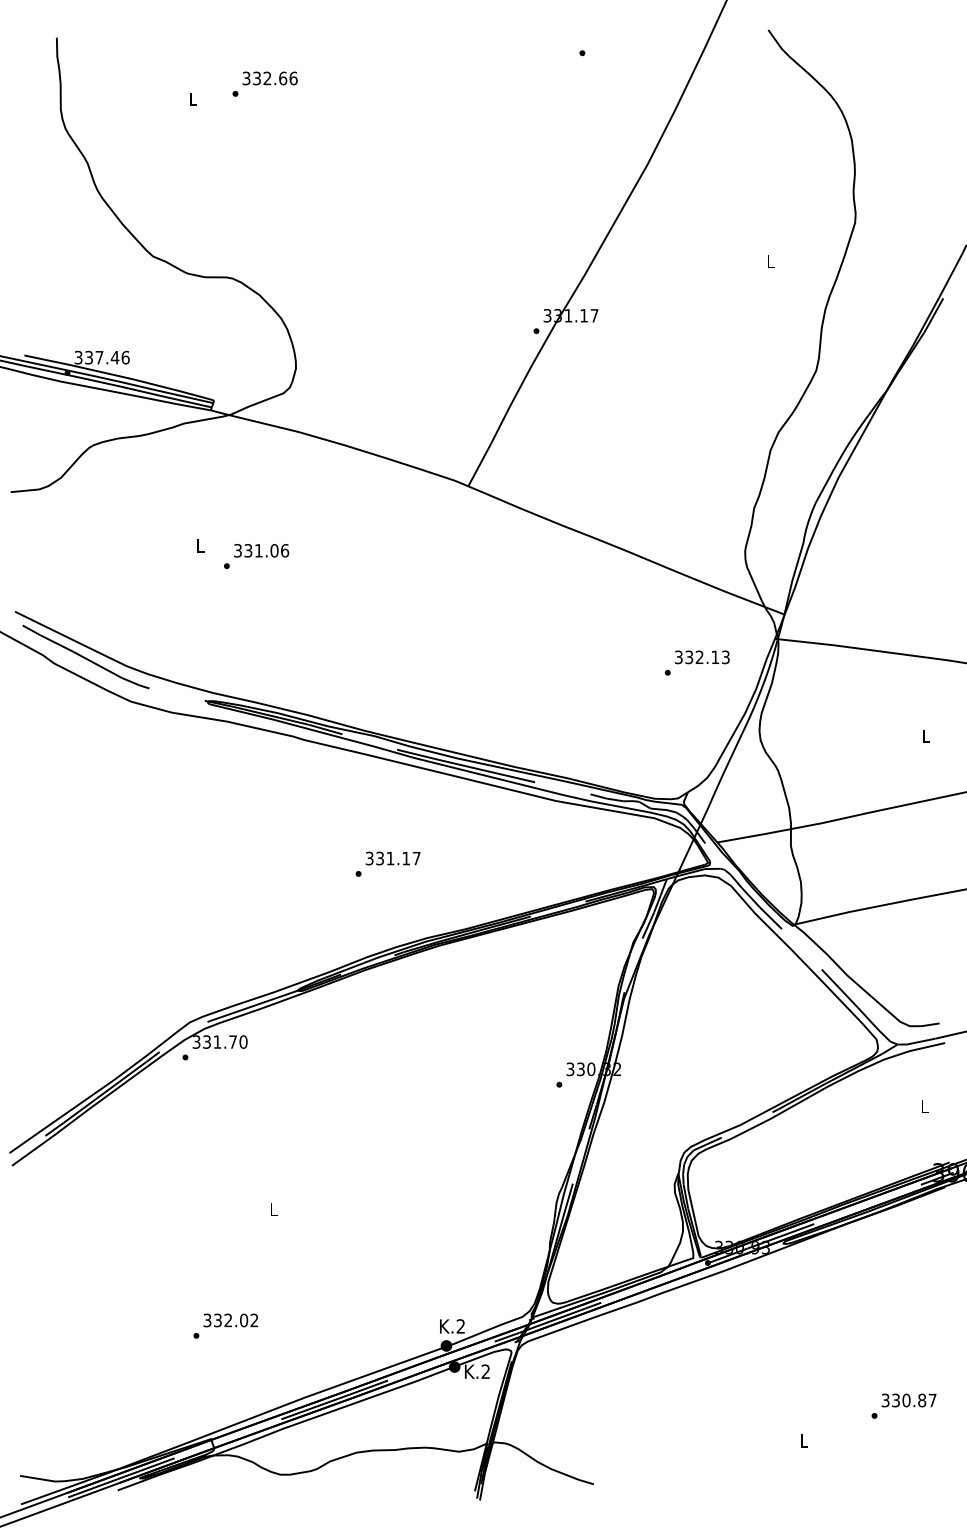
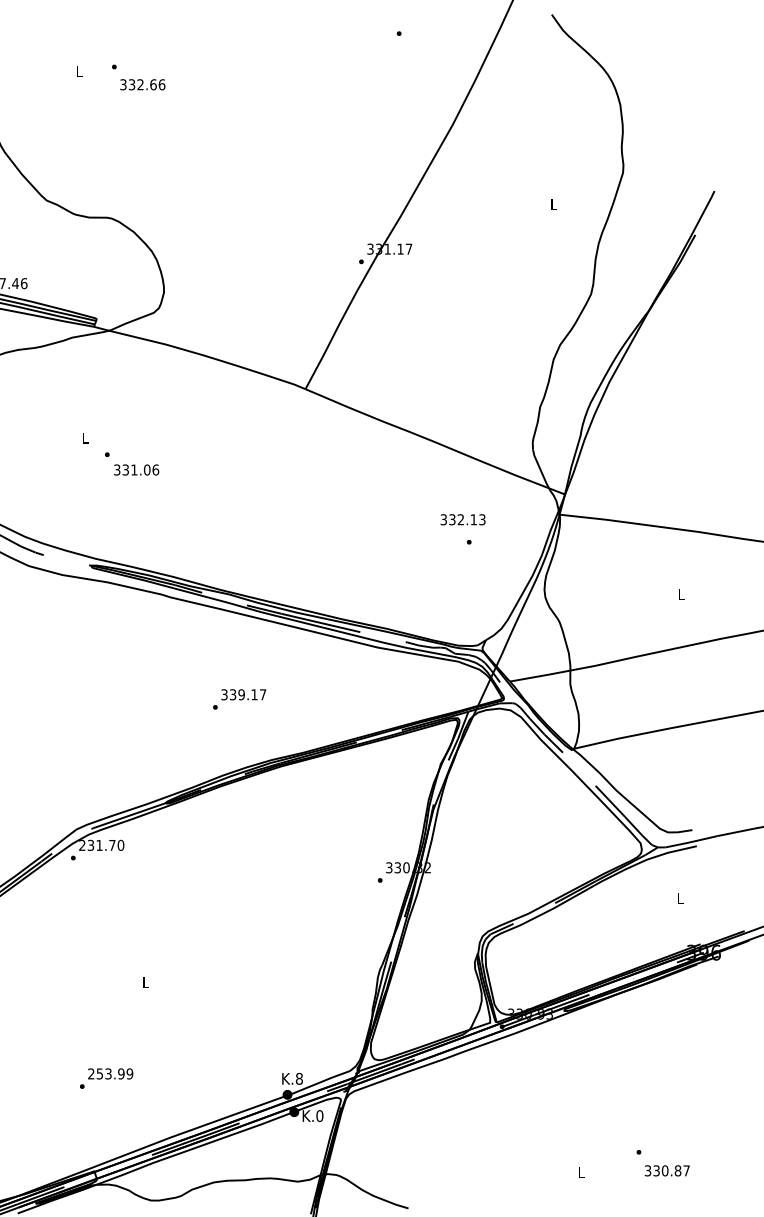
text: (269, 78) -> (142, 84), moved
text: (261, 550) -> (136, 469), moved
text: (702, 657) -> (463, 519), moved
text: (390, 858) -> (241, 694), 331.17 -> 339.17
text: (196, 1041) -> (82, 844), 331.70 -> 231.70
text: (230, 1320) -> (110, 1073), 332.02 -> 253.99
text: (460, 1326) -> (299, 1078), K.2 -> K.8
text: (485, 1371) -> (319, 1115), K.2 -> K.0
text: (908, 1400) -> (666, 1170), moved

